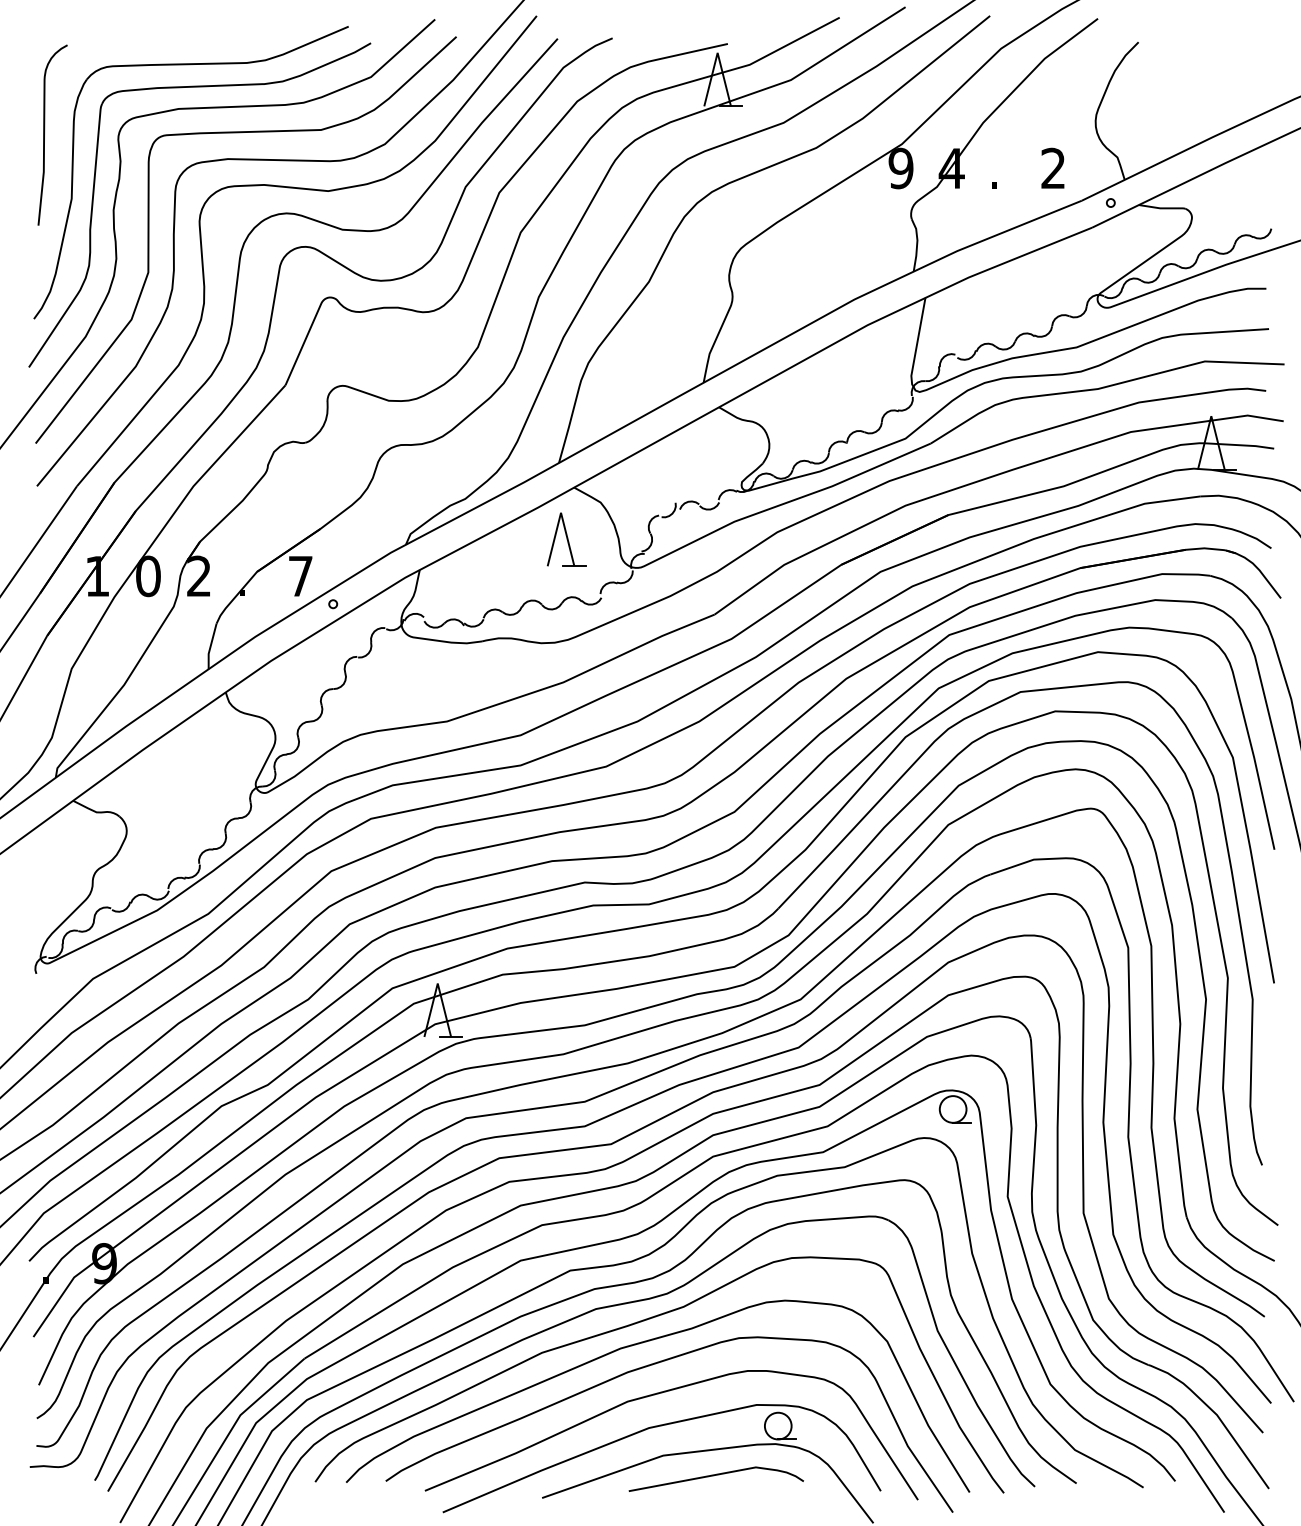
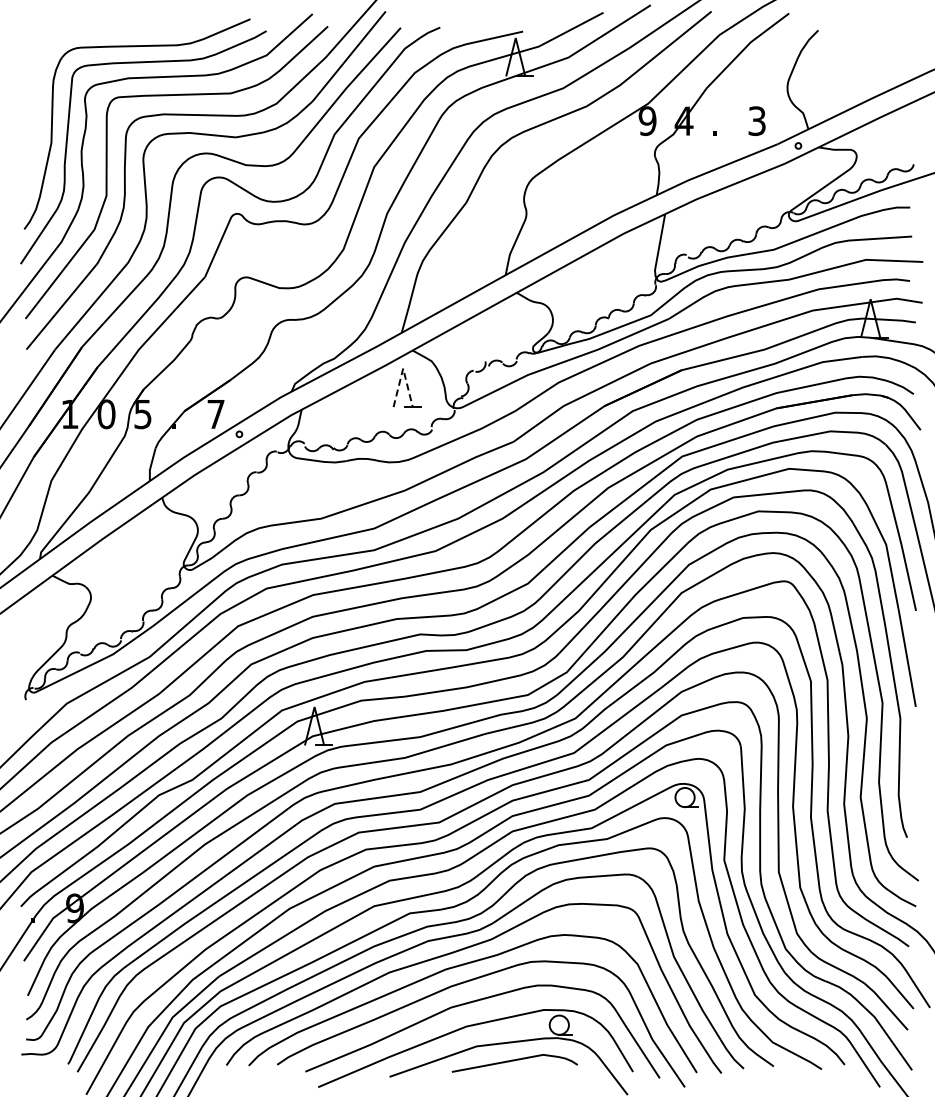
curve: (45, 135) -> (32, 97), removed
text: (1052, 169) -> (756, 121), 2 -> 3
line: (561, 512) -> (403, 368), solid -> dashed
text: (198, 576) -> (142, 414), 2 -> 5

